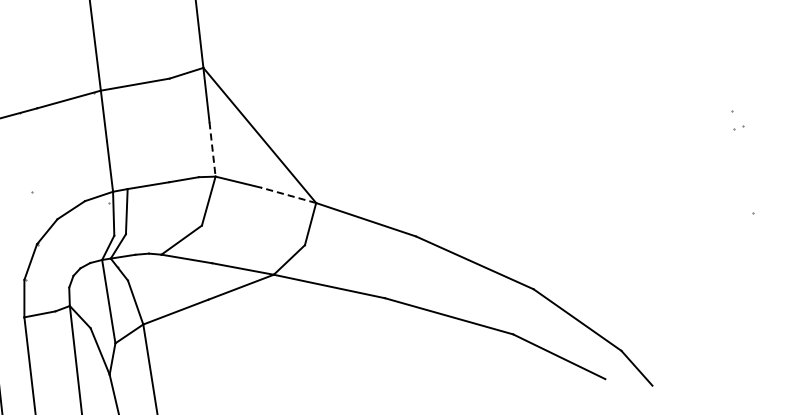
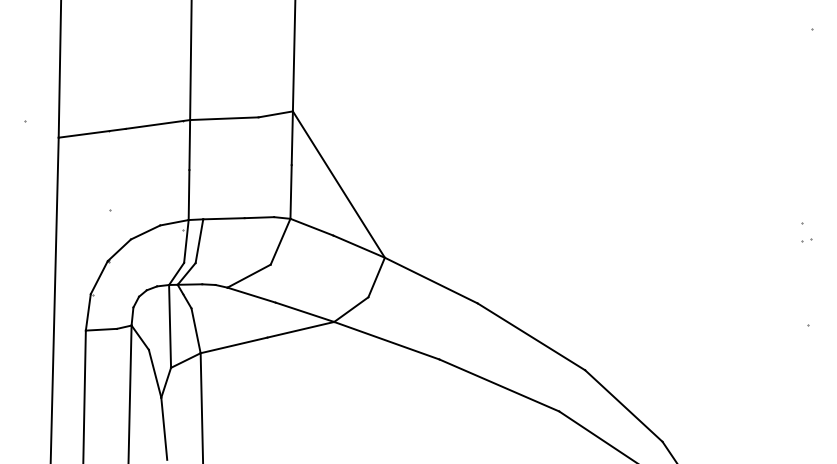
line: (212, 148) -> (291, 191), dashed -> solid
line: (288, 195) -> (358, 246), dashed -> solid

